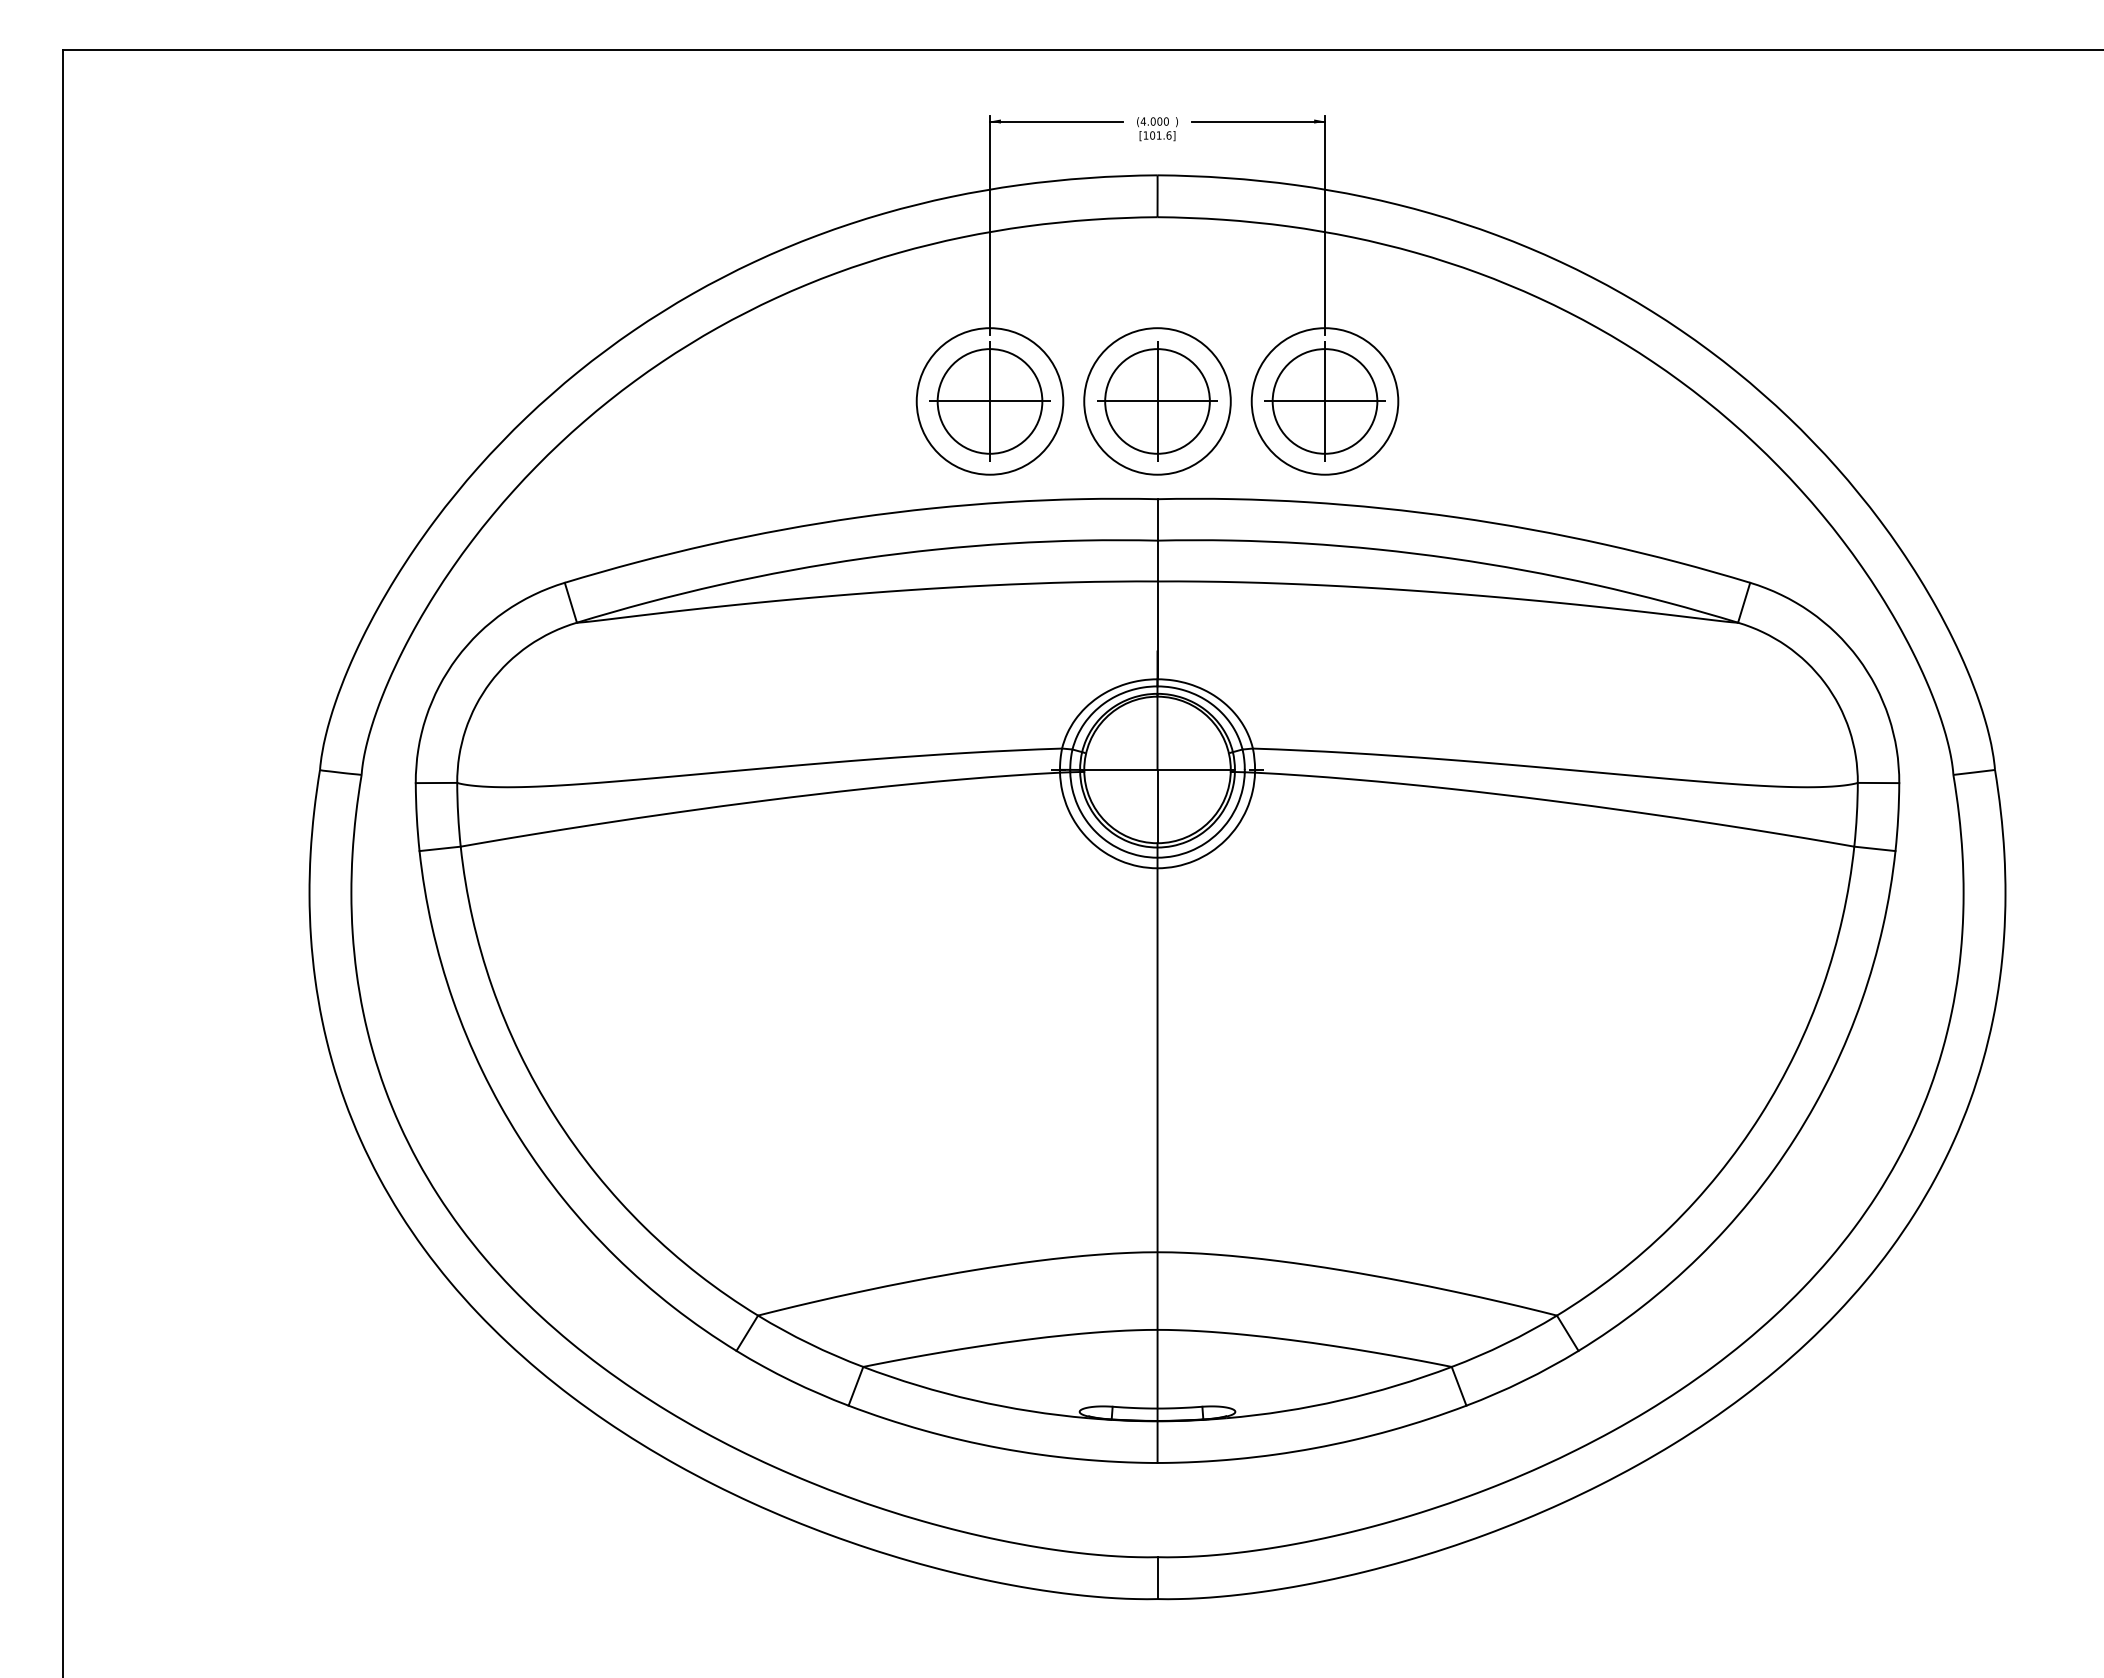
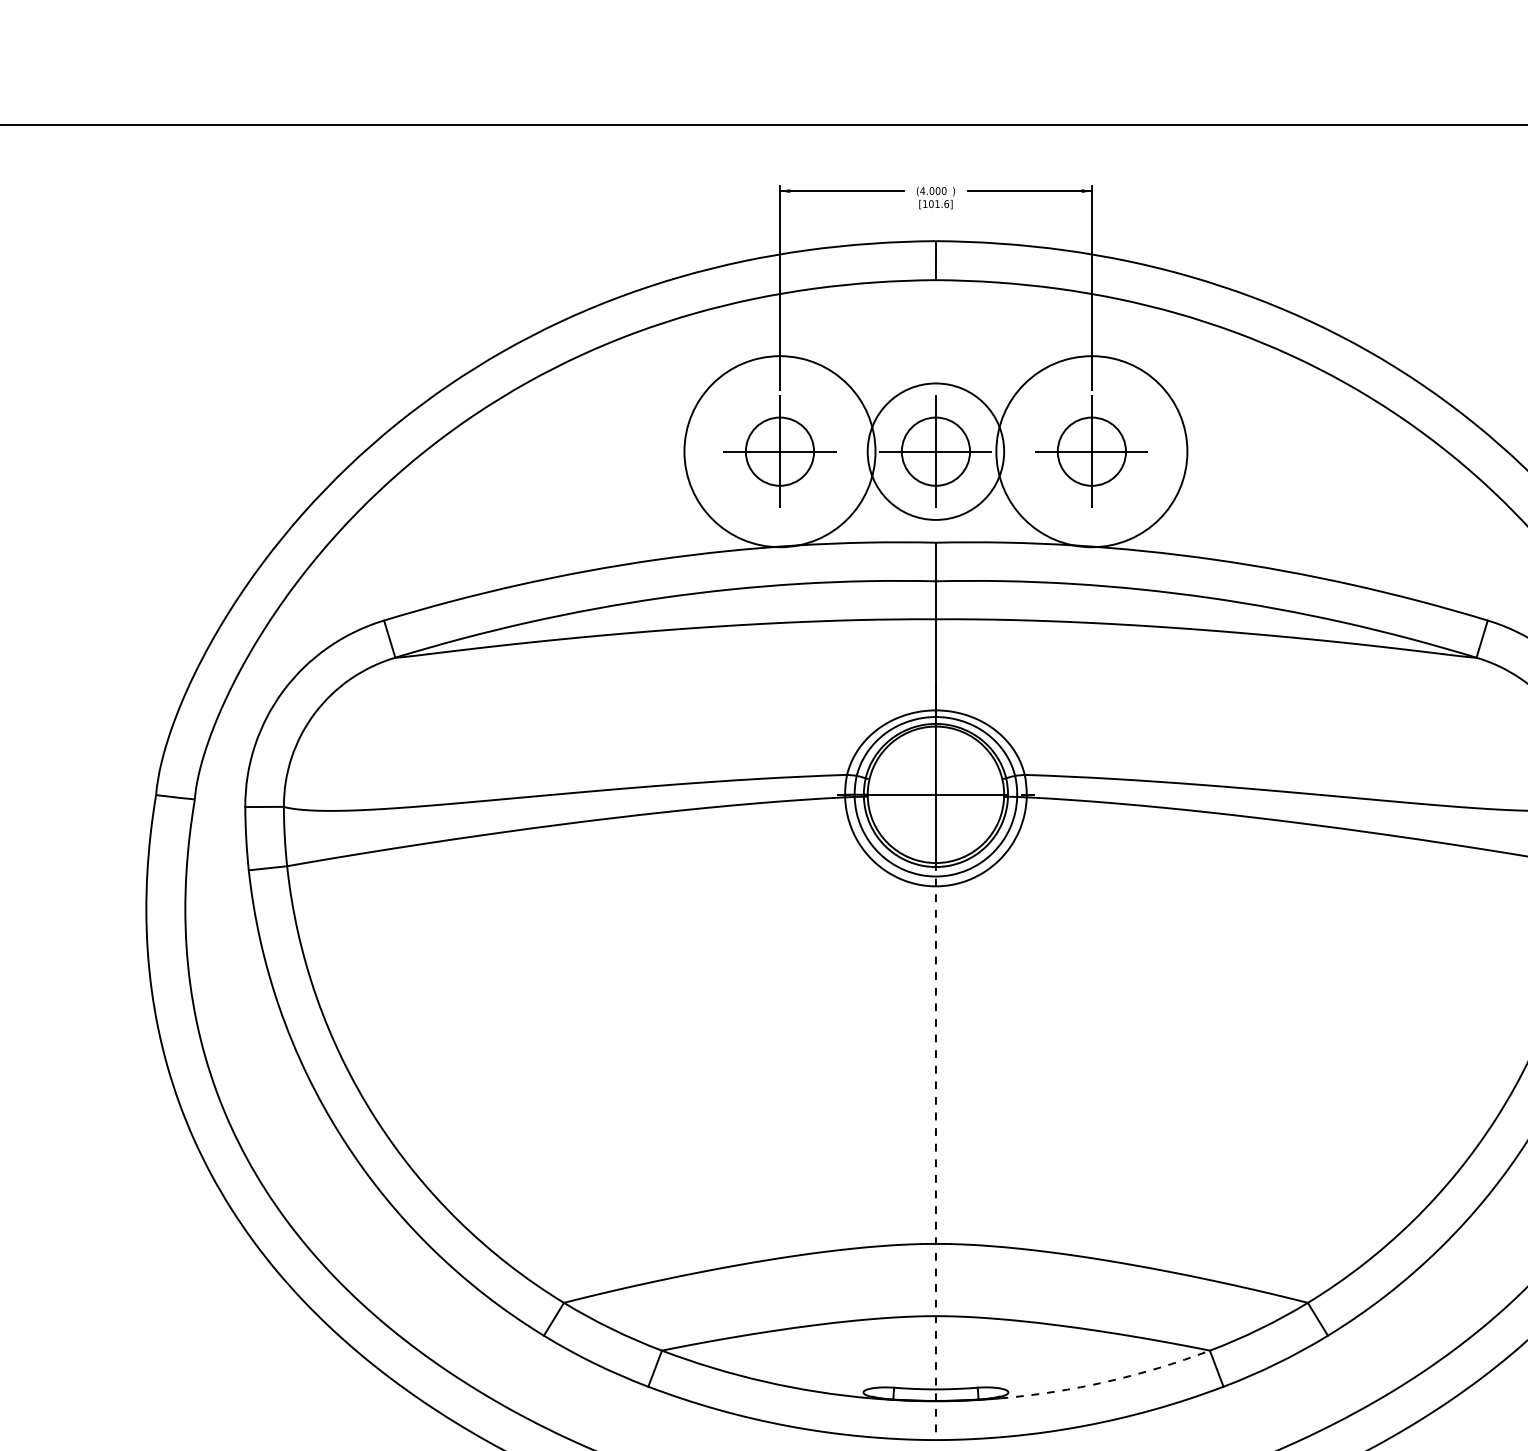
circle: (989, 401) -> (779, 451), size x0.7
circle: (989, 401) -> (779, 451), size x1.4
circle: (1157, 401) -> (935, 451), size x0.7
circle: (1324, 401) -> (1091, 451), size x0.7
circle: (1324, 401) -> (1091, 451), size x1.4
line: (1157, 1153) -> (935, 1151), solid -> dashed
arc: (1341, 1400) -> (1107, 1381), solid -> dashed

